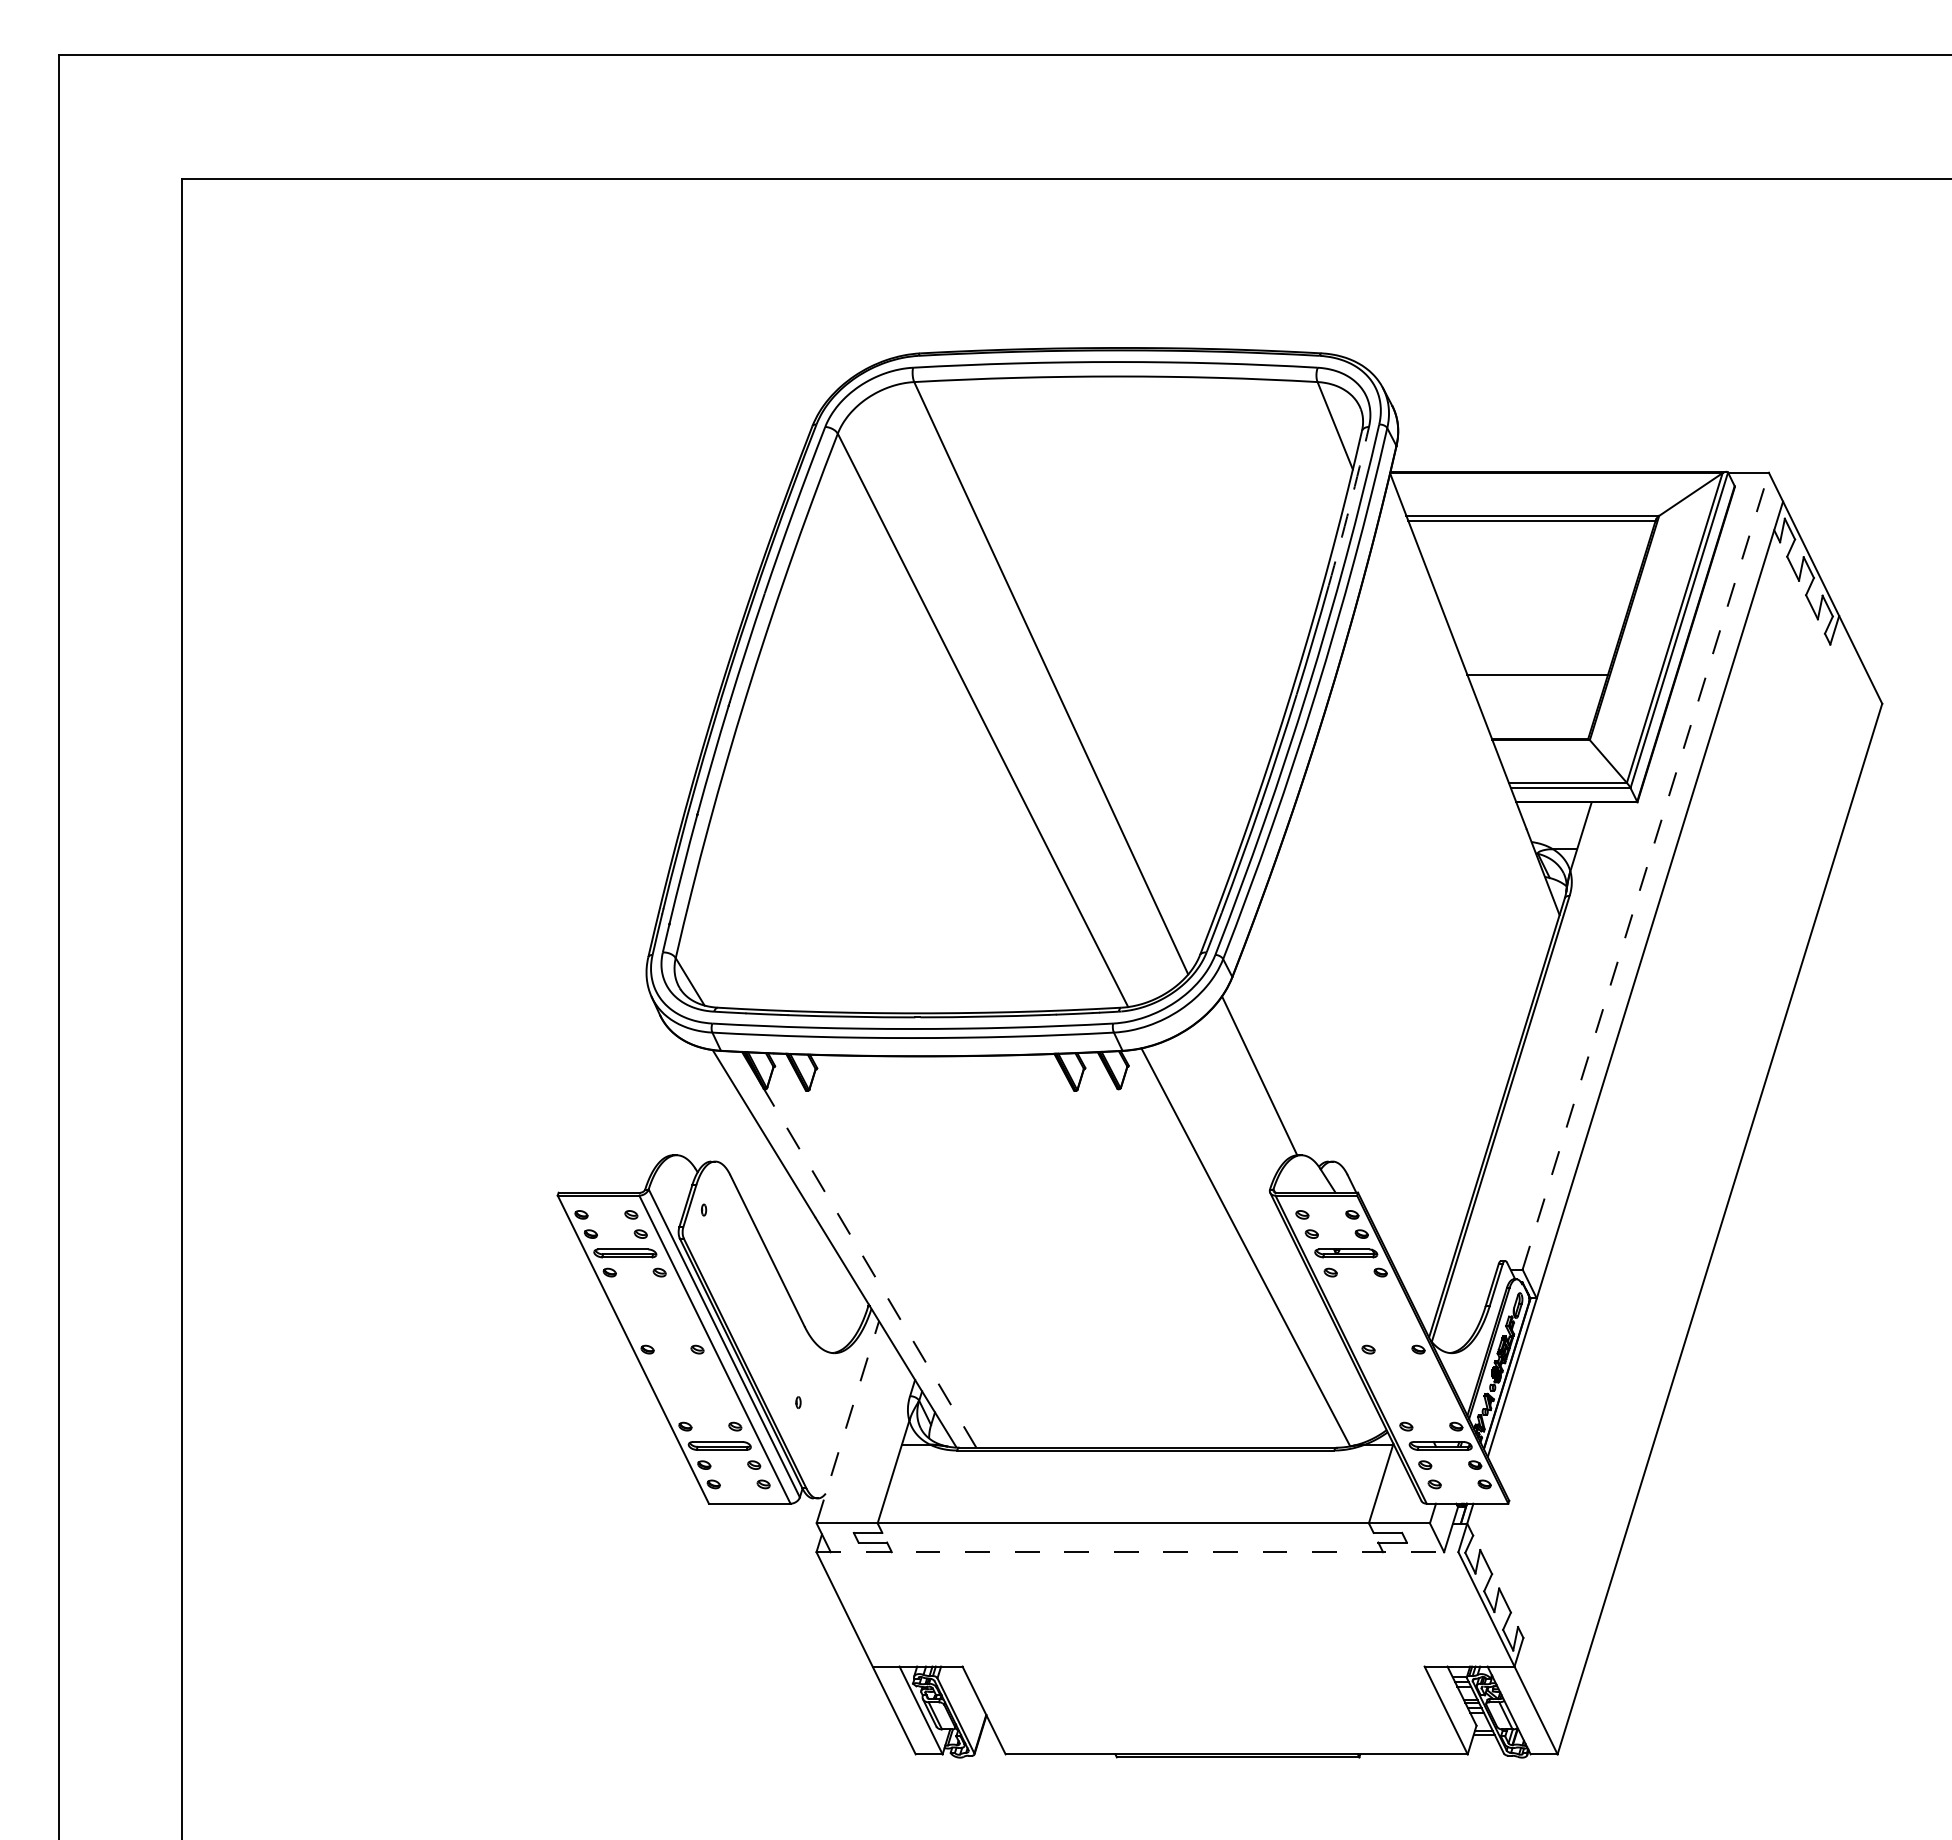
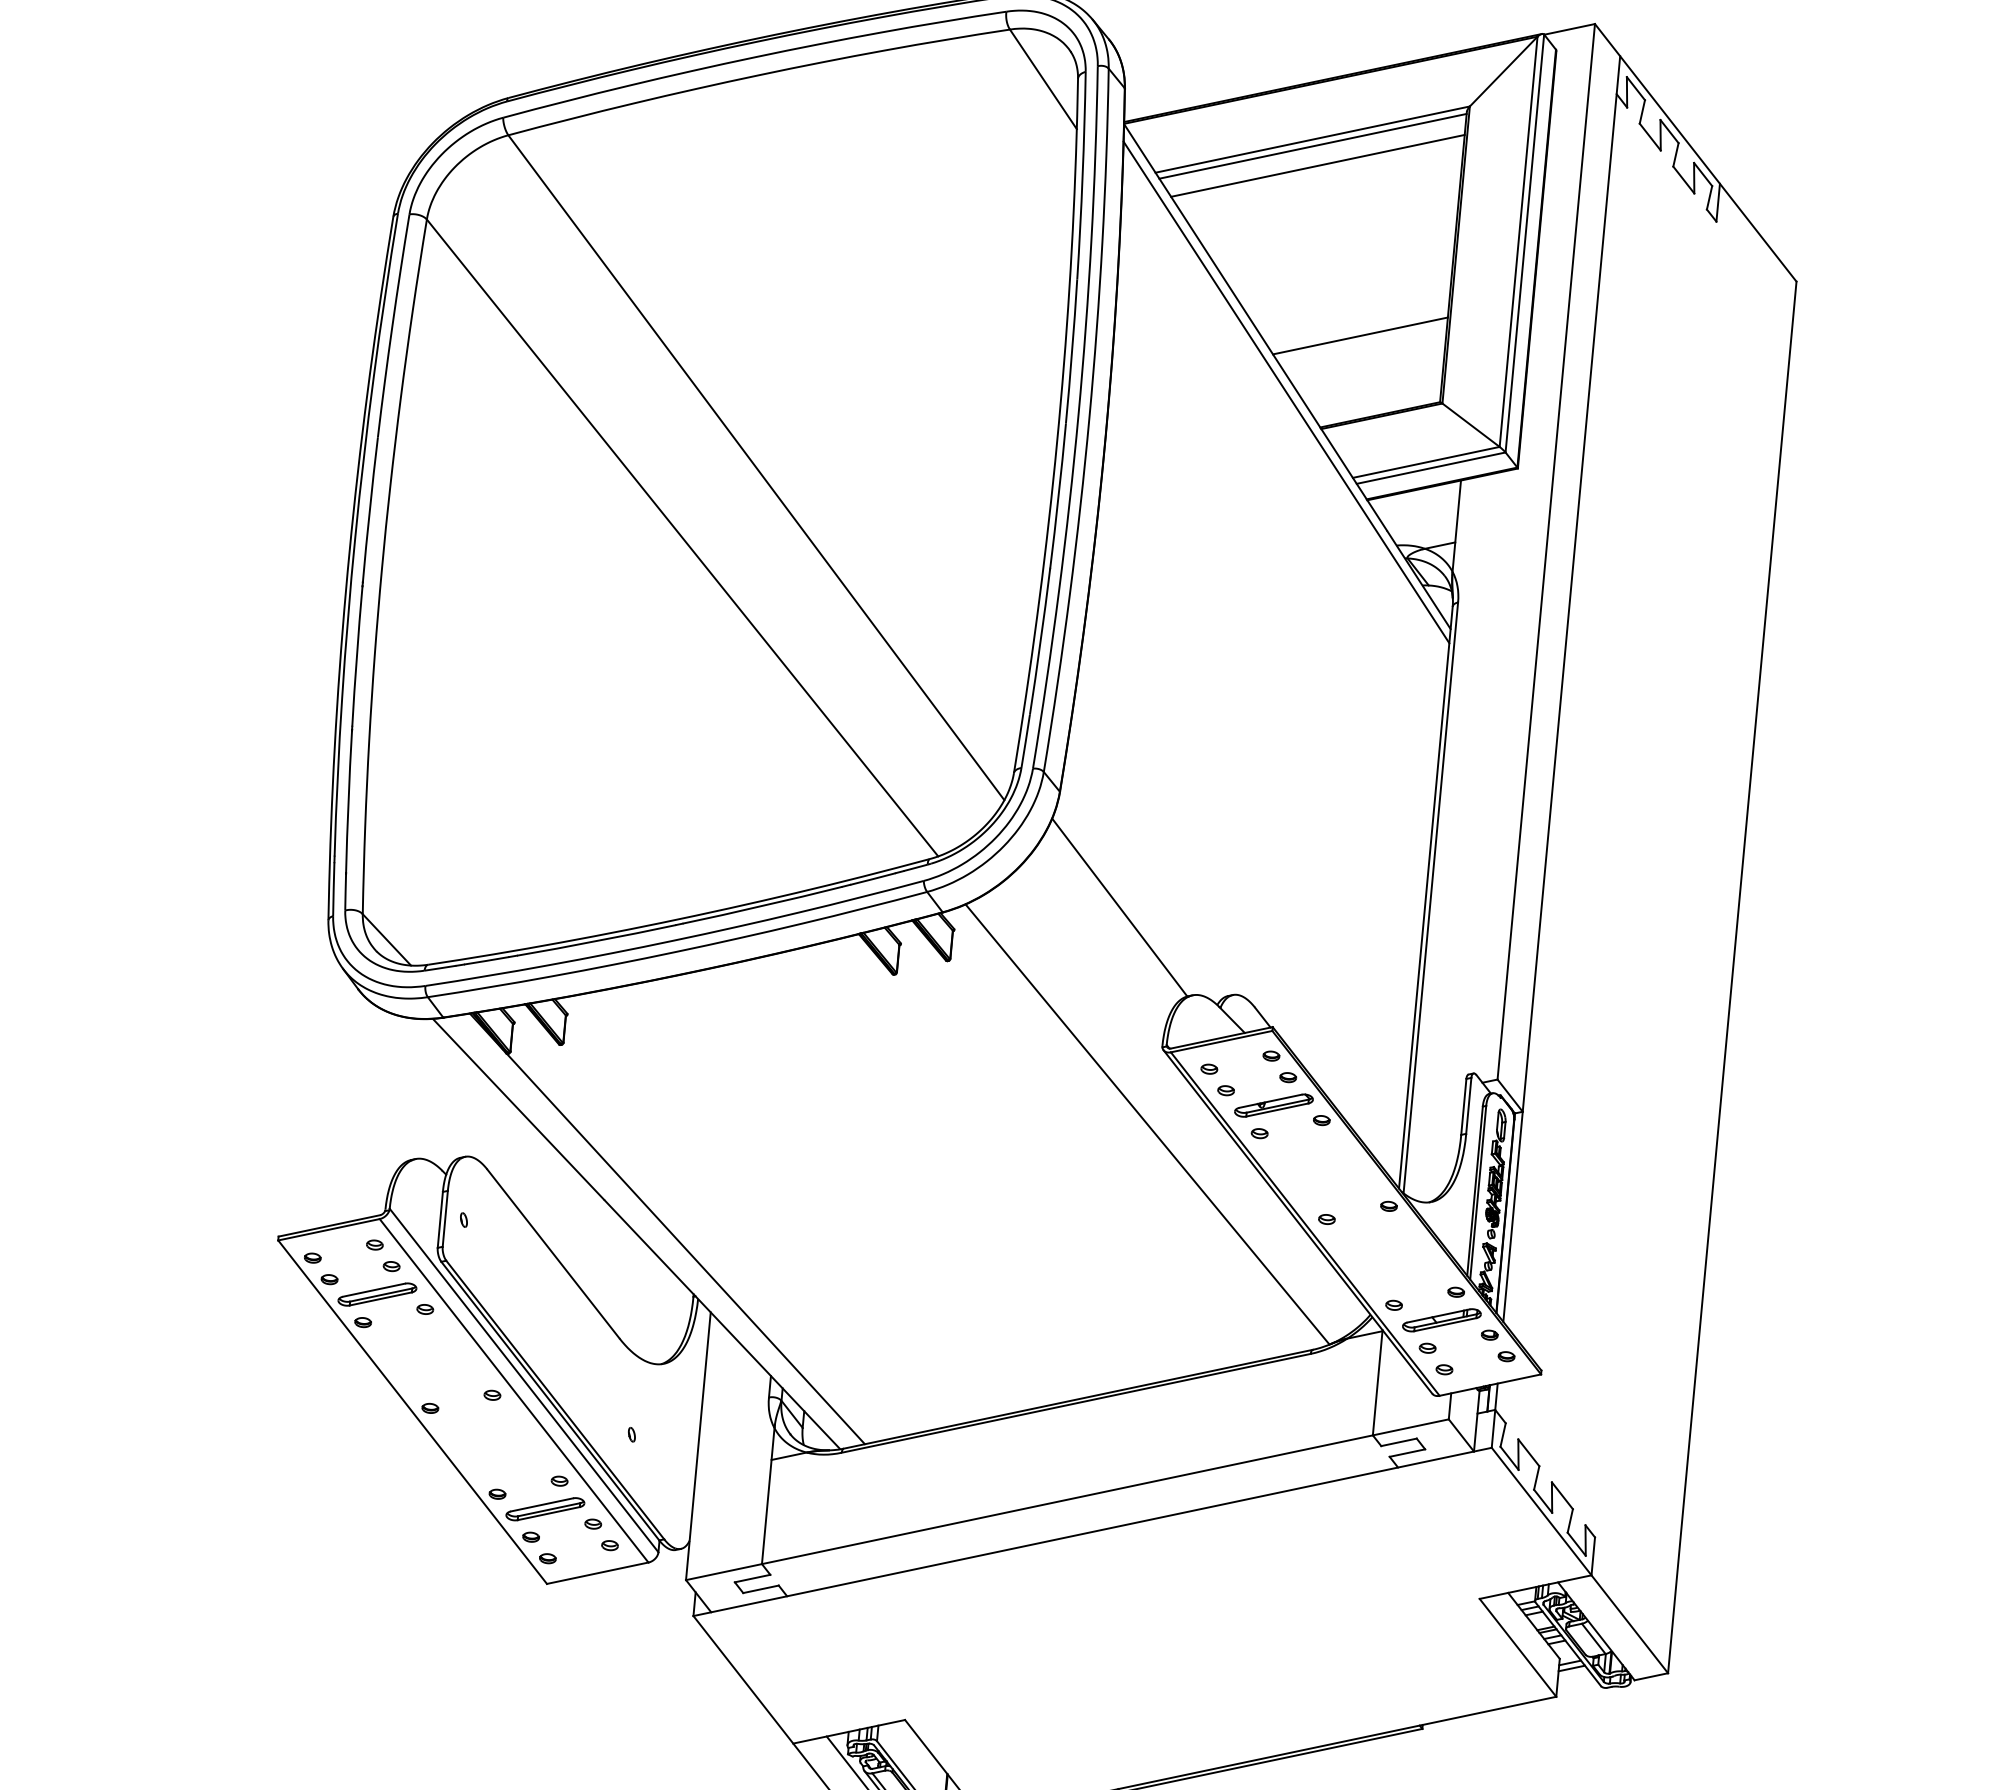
arc: (1349, 506) -> (1082, 175), dashed -> solid
line: (1532, 536) -> (1317, 165), added
line: (1471, 705) -> (1286, 391), added
line: (1645, 870) -> (1545, 551), dashed -> solid
line: (869, 1267) -> (684, 1248), dashed -> solid
line: (847, 1422) -> (698, 1446), dashed -> solid
line: (1137, 1552) -> (1092, 1532), dashed -> solid

